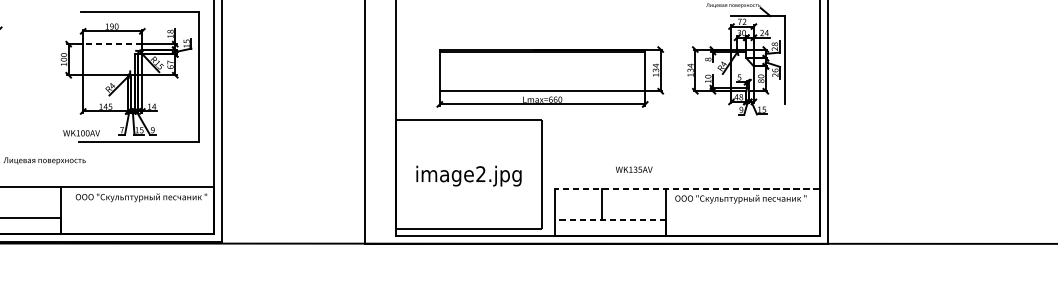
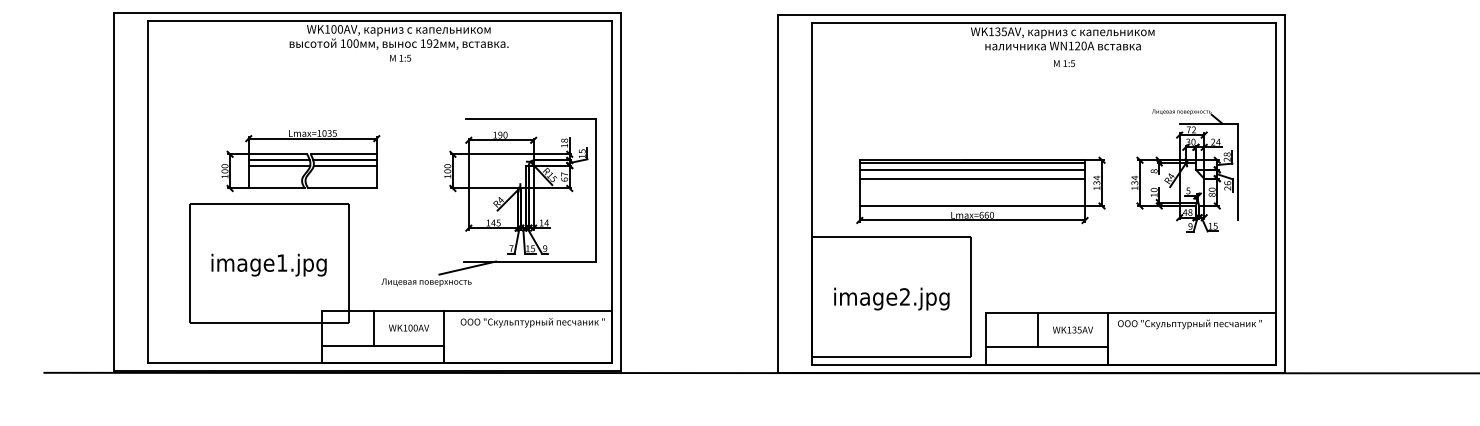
line: (112, 44) -> (500, 154), dashed -> solid
line: (542, 57) -> (972, 169), added
line: (542, 66) -> (972, 178), added
text: (81, 132) -> (408, 327), moved
line: (82, 147) -> (467, 267), added
text: (633, 169) -> (1072, 329), moved
line: (686, 189) -> (1130, 313), dashed -> solid
line: (610, 220) -> (1047, 347), dashed -> solid

